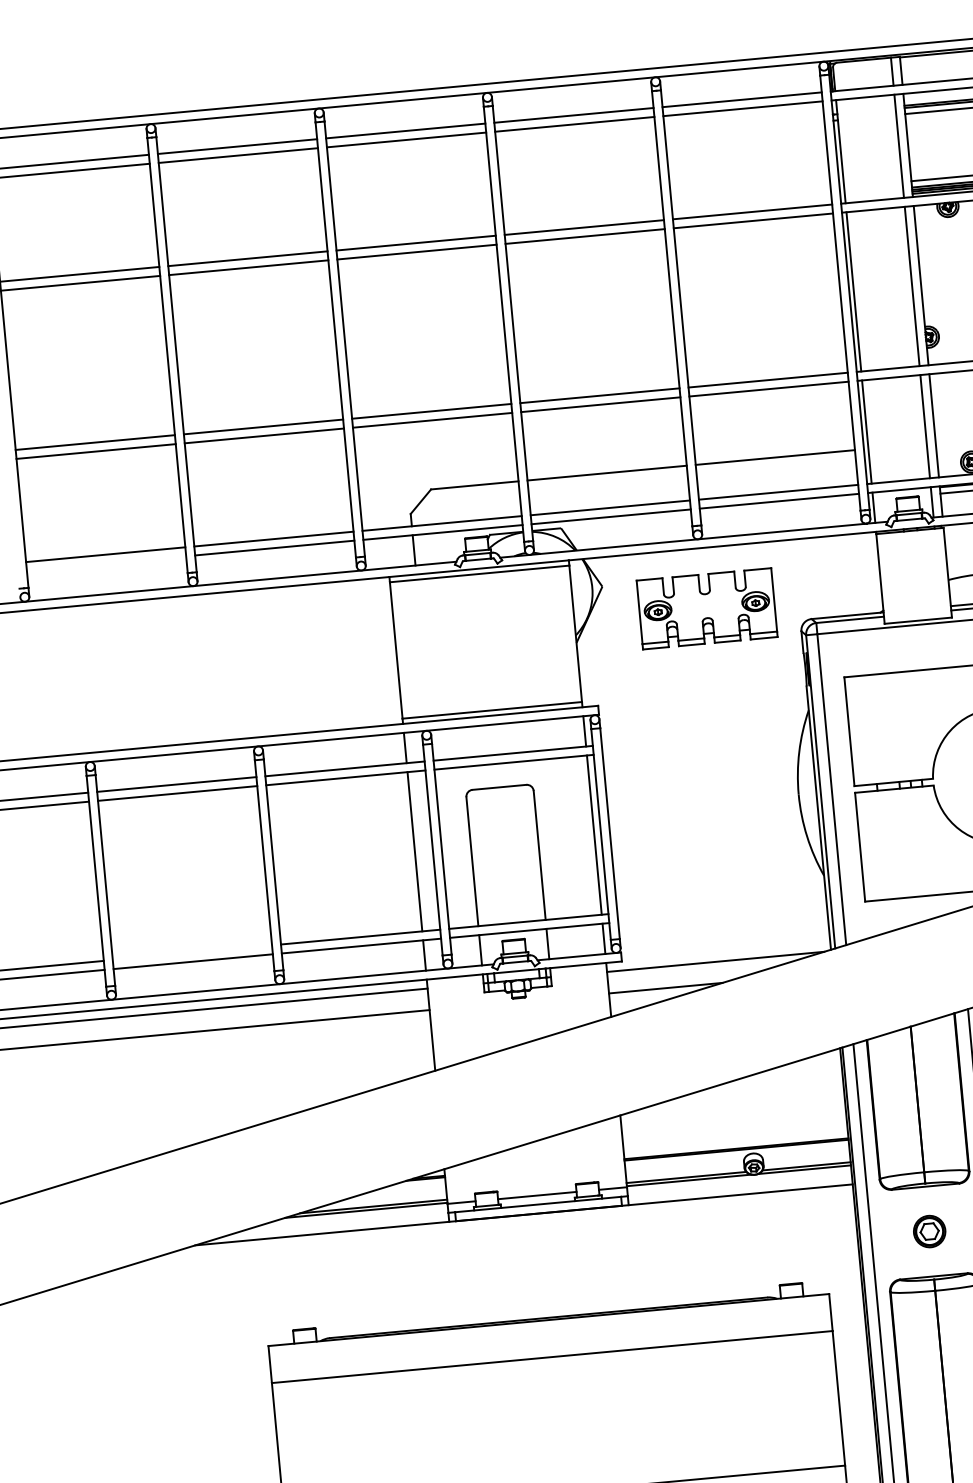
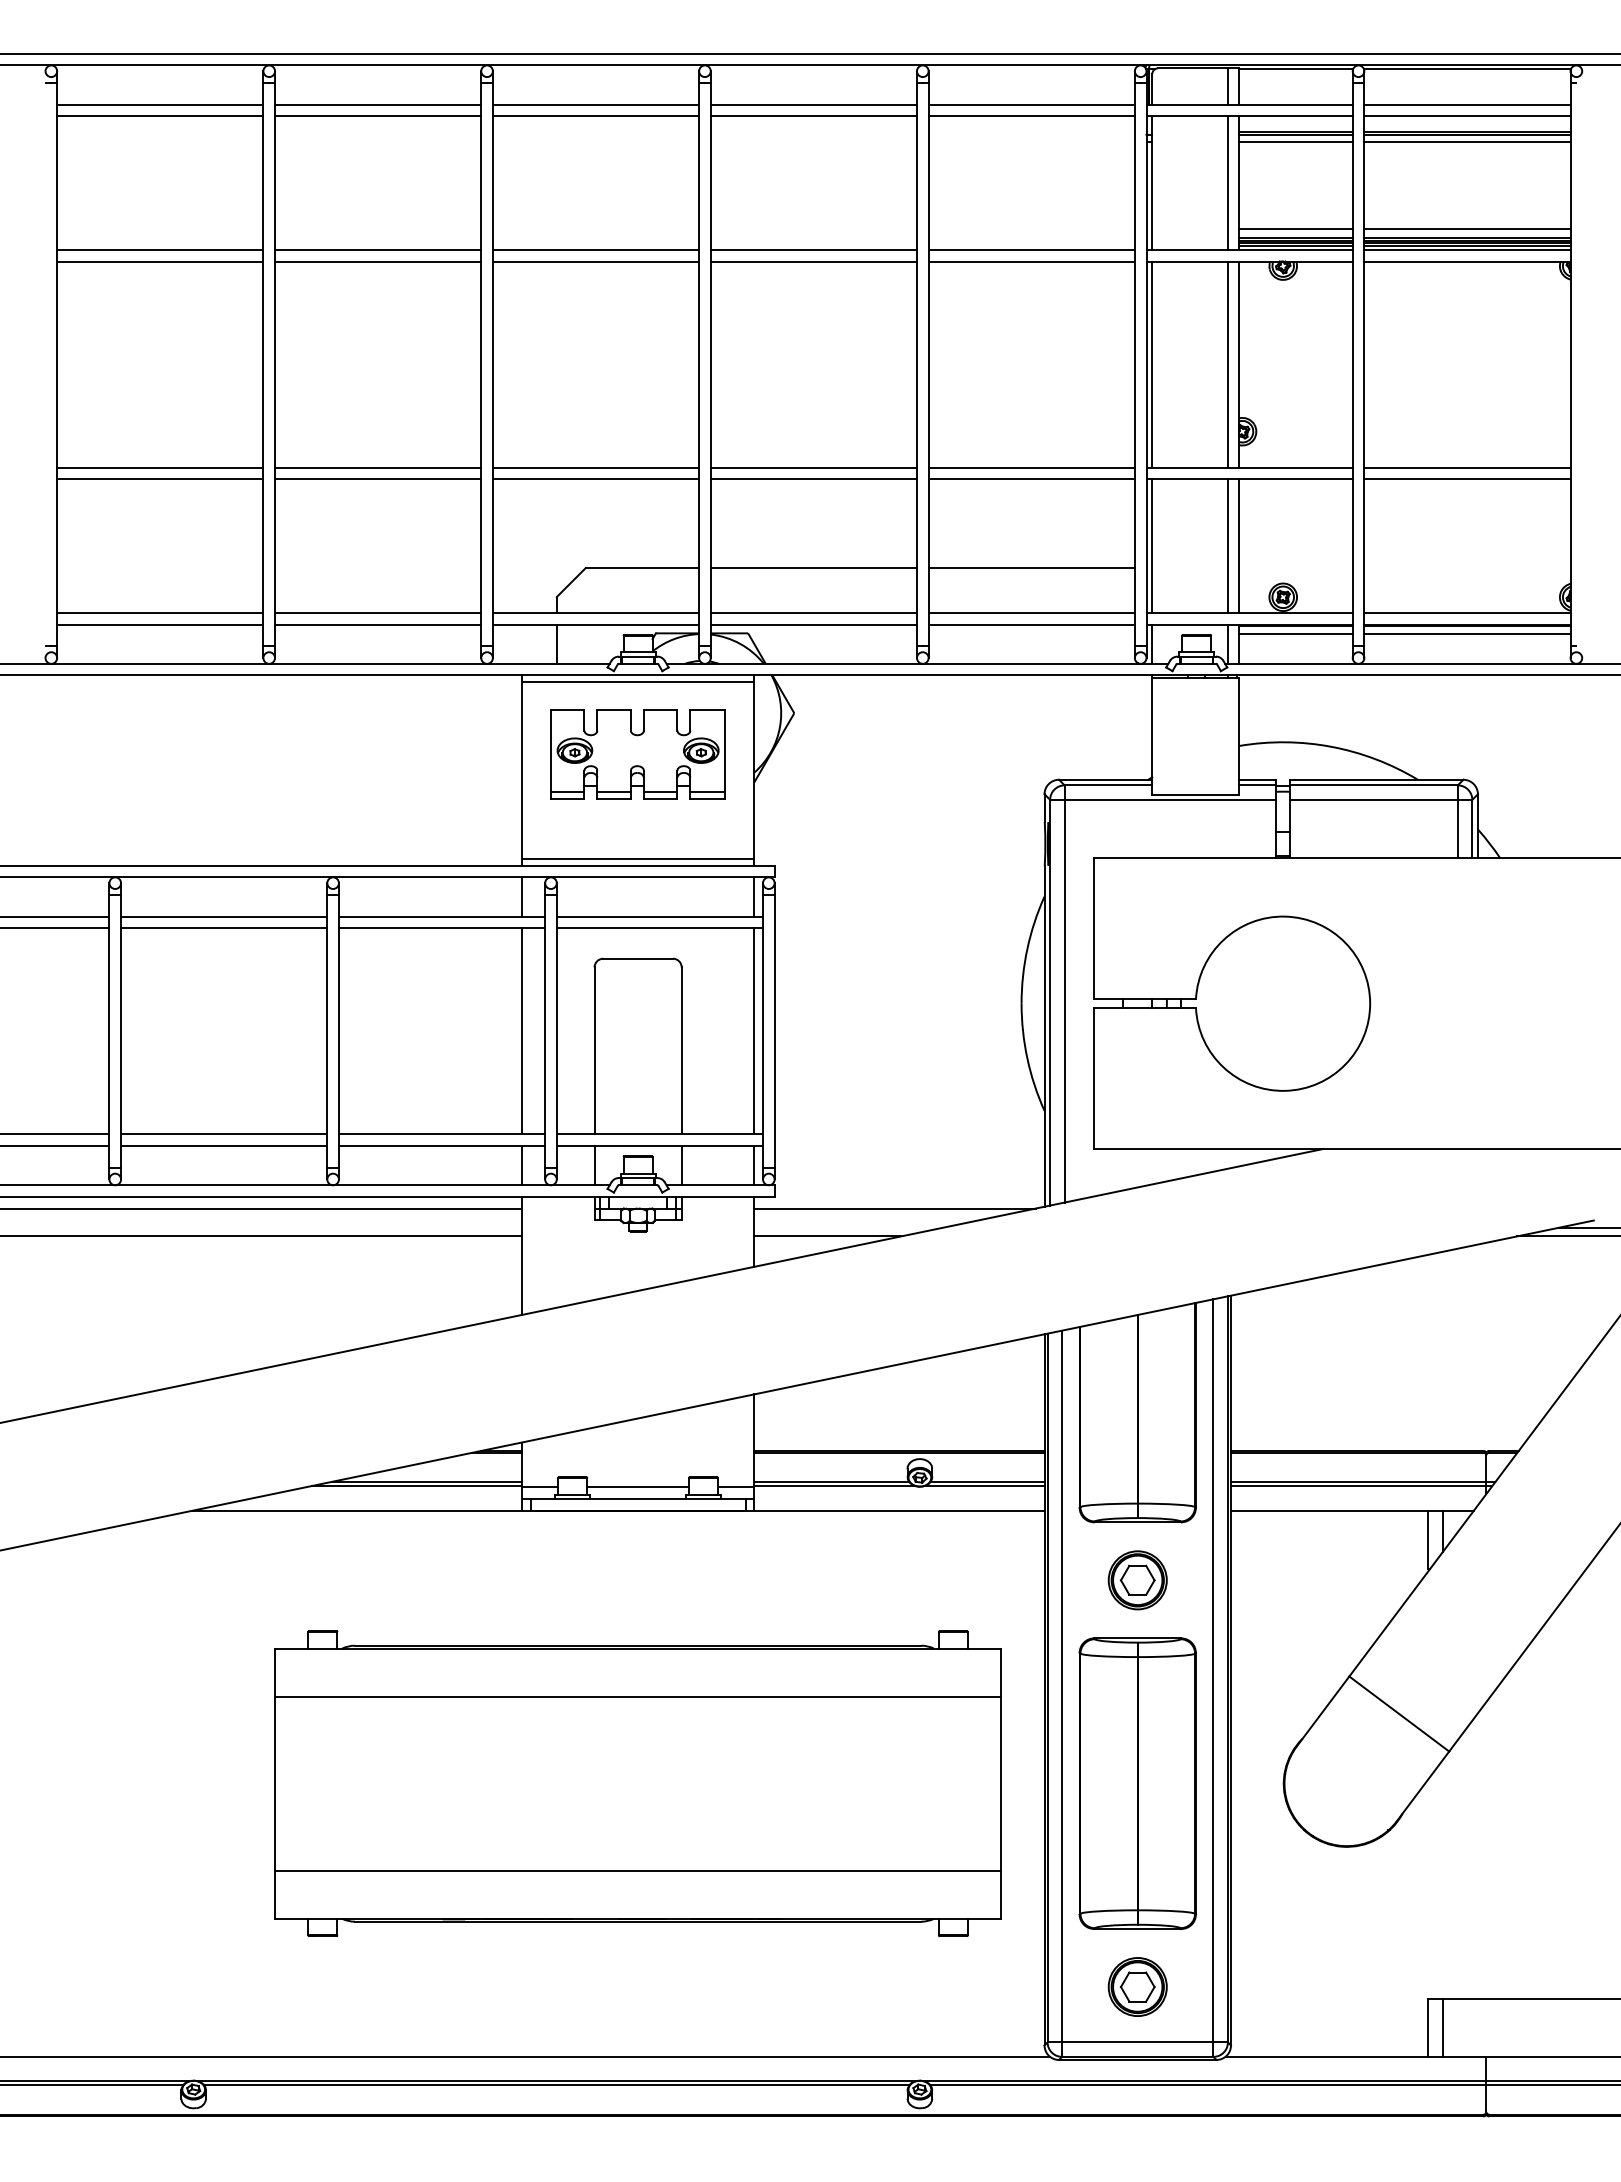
line: (106, 563) -> (160, 624), added
part: (706, 609) -> (637, 754), moved
line: (192, 952) -> (224, 1134), added
part: (929, 1231) -> (1137, 1580), size x1.43

